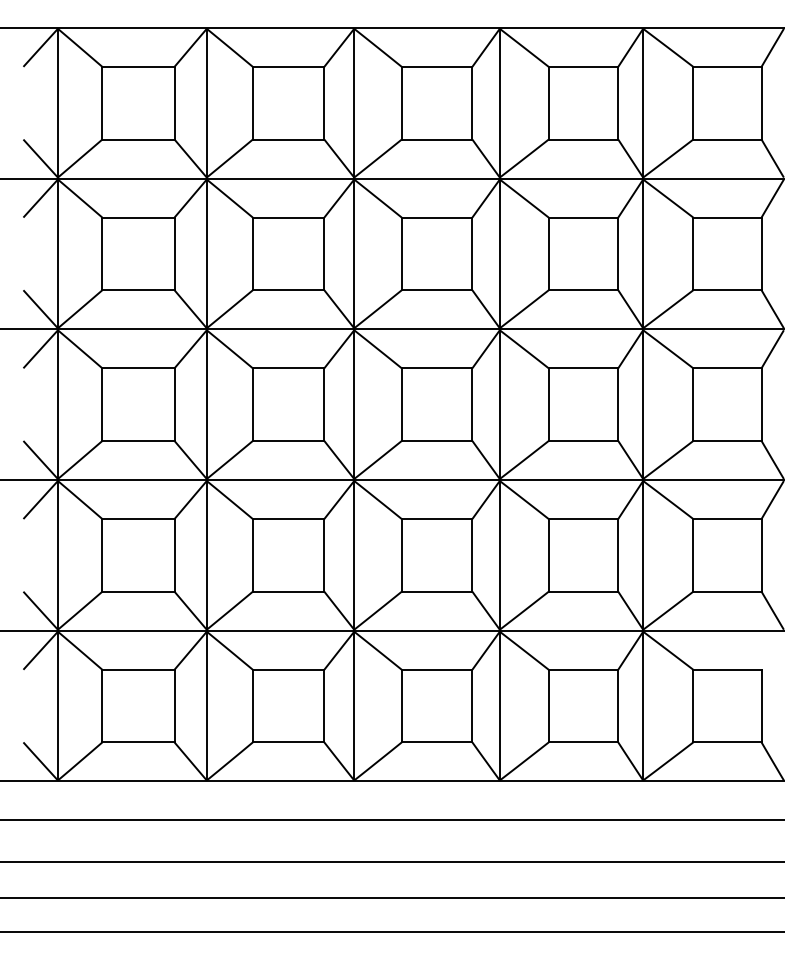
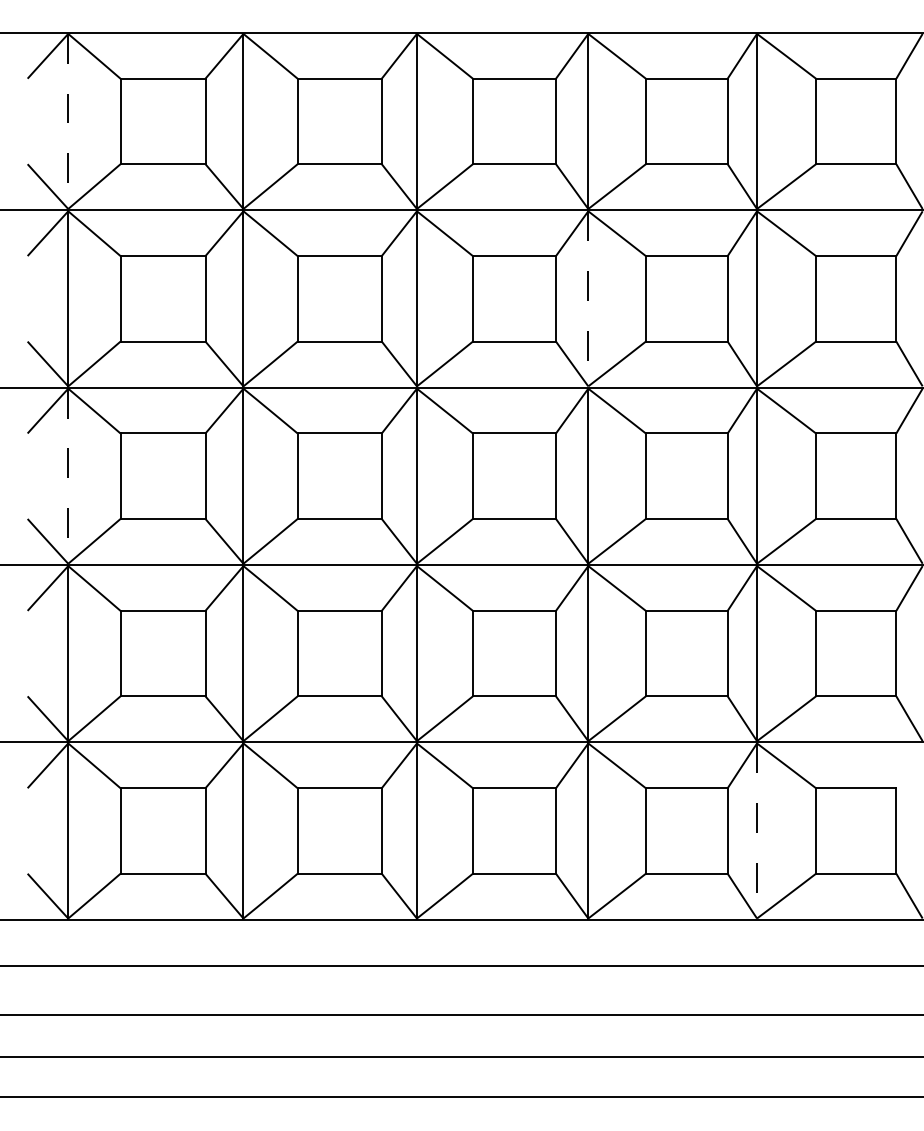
line: (57, 103) -> (67, 121), solid -> dashed
line: (499, 254) -> (587, 299), solid -> dashed
line: (57, 405) -> (67, 477), solid -> dashed
line: (643, 706) -> (757, 831), solid -> dashed

